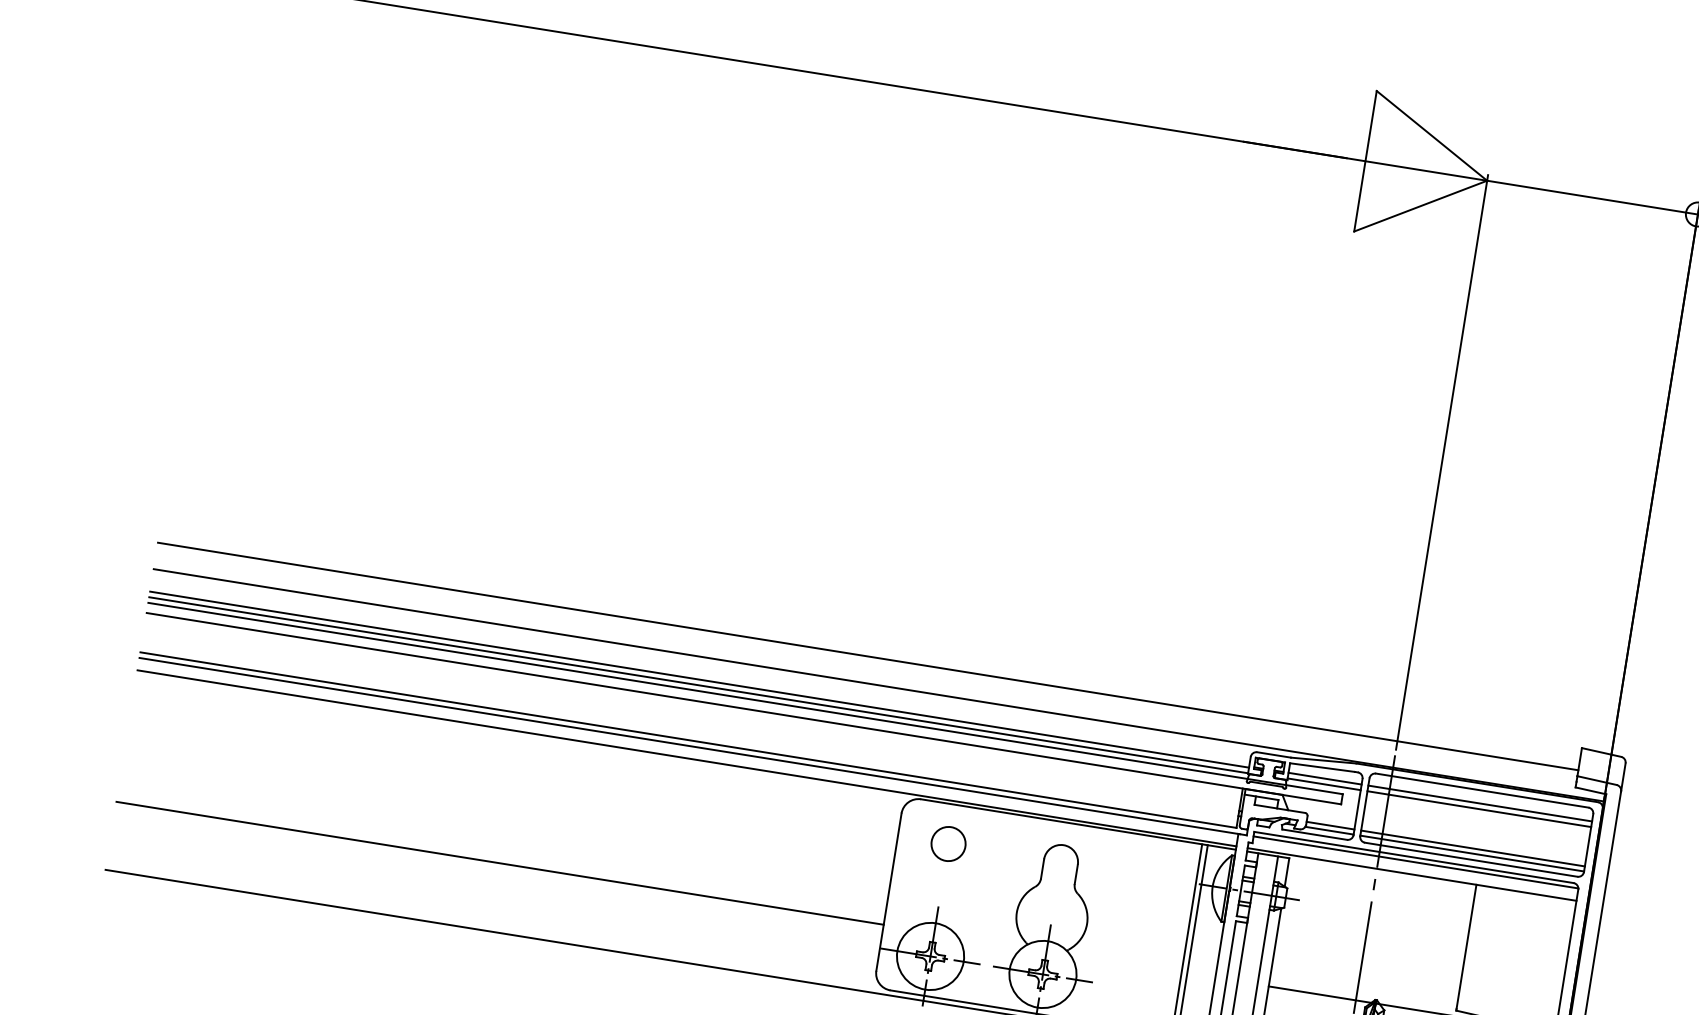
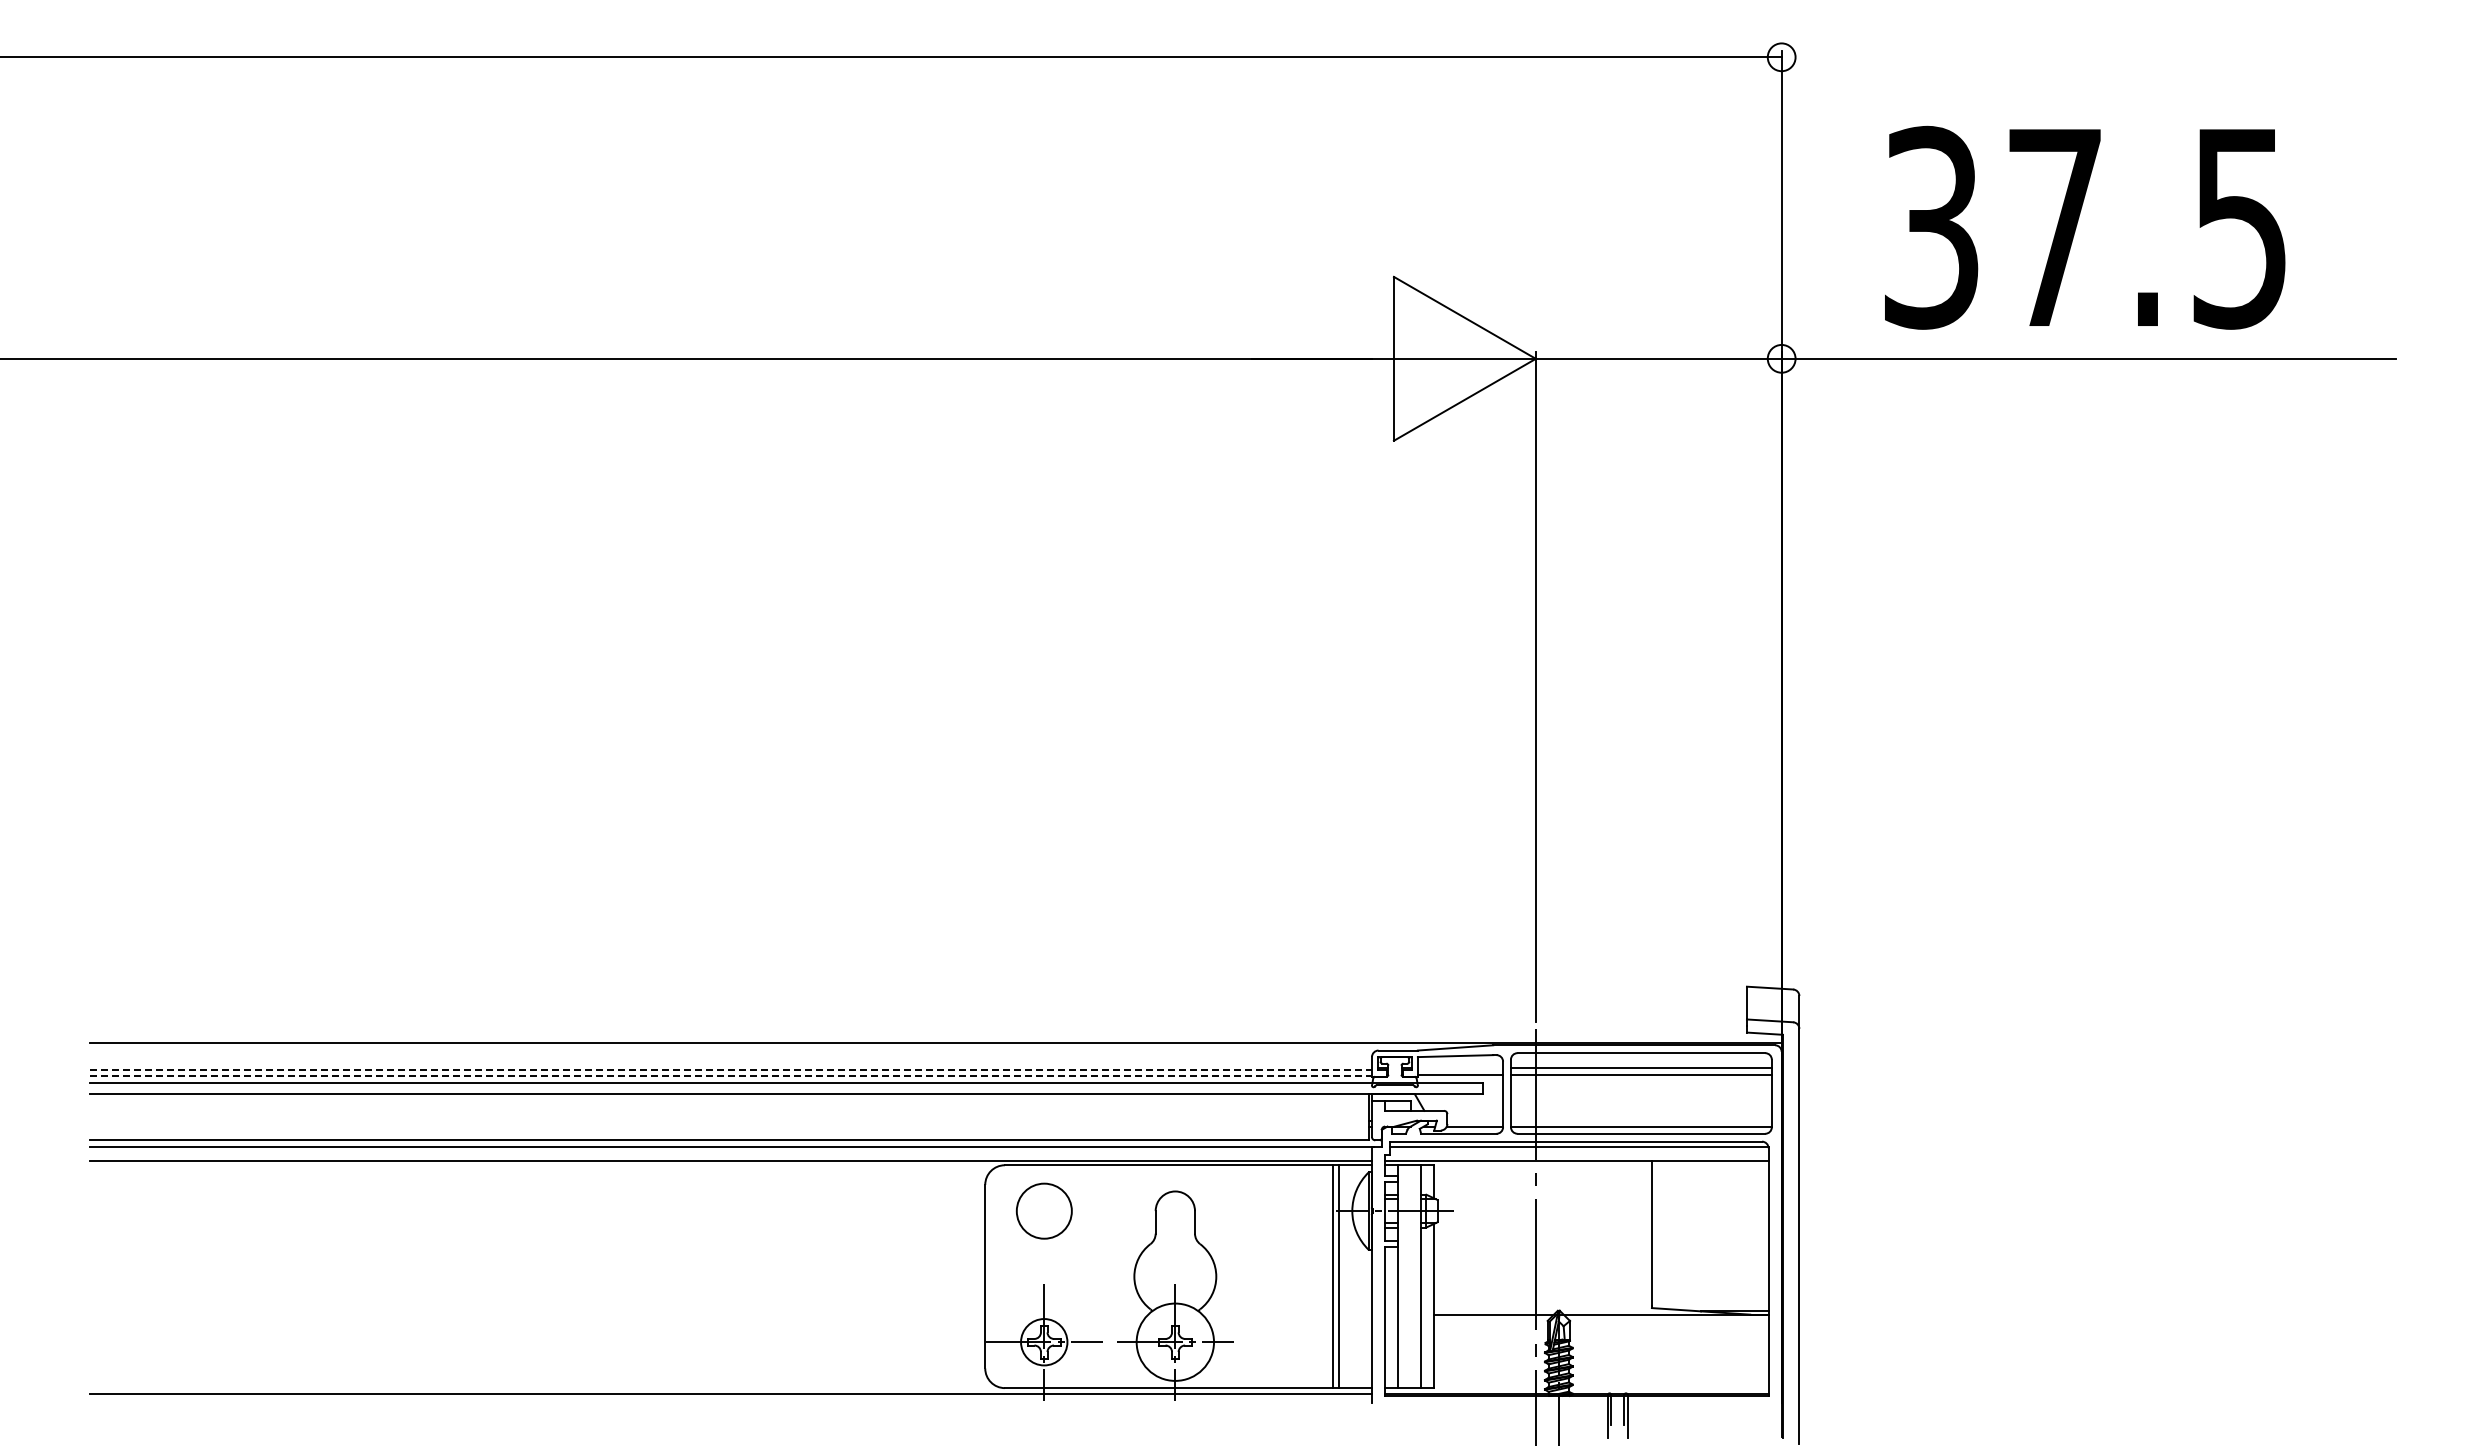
line: (868, 656) -> (918, 1012), removed
line: (699, 679) -> (731, 1069), solid -> dashed
line: (698, 685) -> (731, 1076), solid -> dashed
line: (1325, 778) -> (1460, 1068), removed
line: (1330, 825) -> (1475, 1120), removed
circle: (948, 843) -> (1043, 1210), size x1.4
line: (1472, 848) -> (1640, 1120), removed
line: (499, 863) -> (537, 1314), removed
circle: (930, 955) -> (1043, 1341), size x0.6

